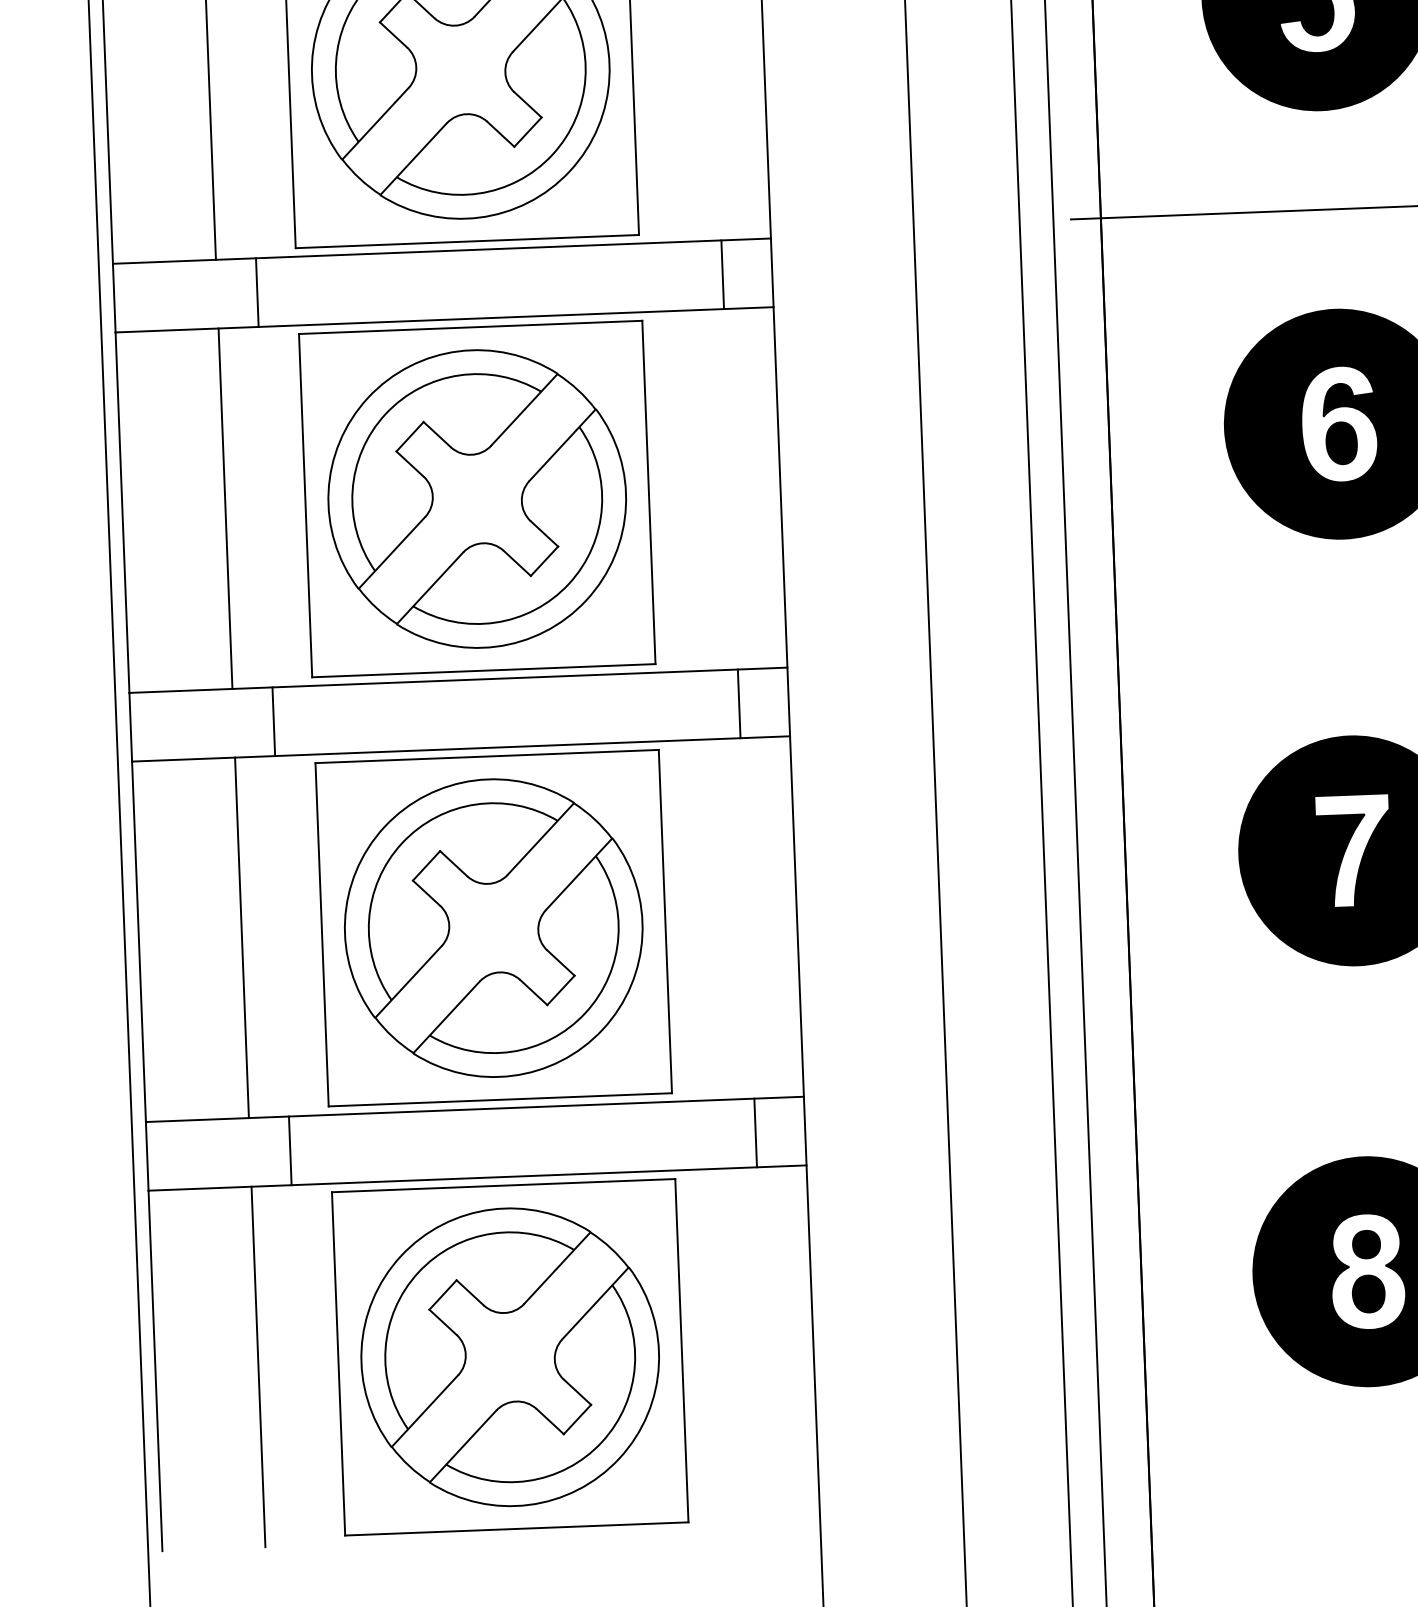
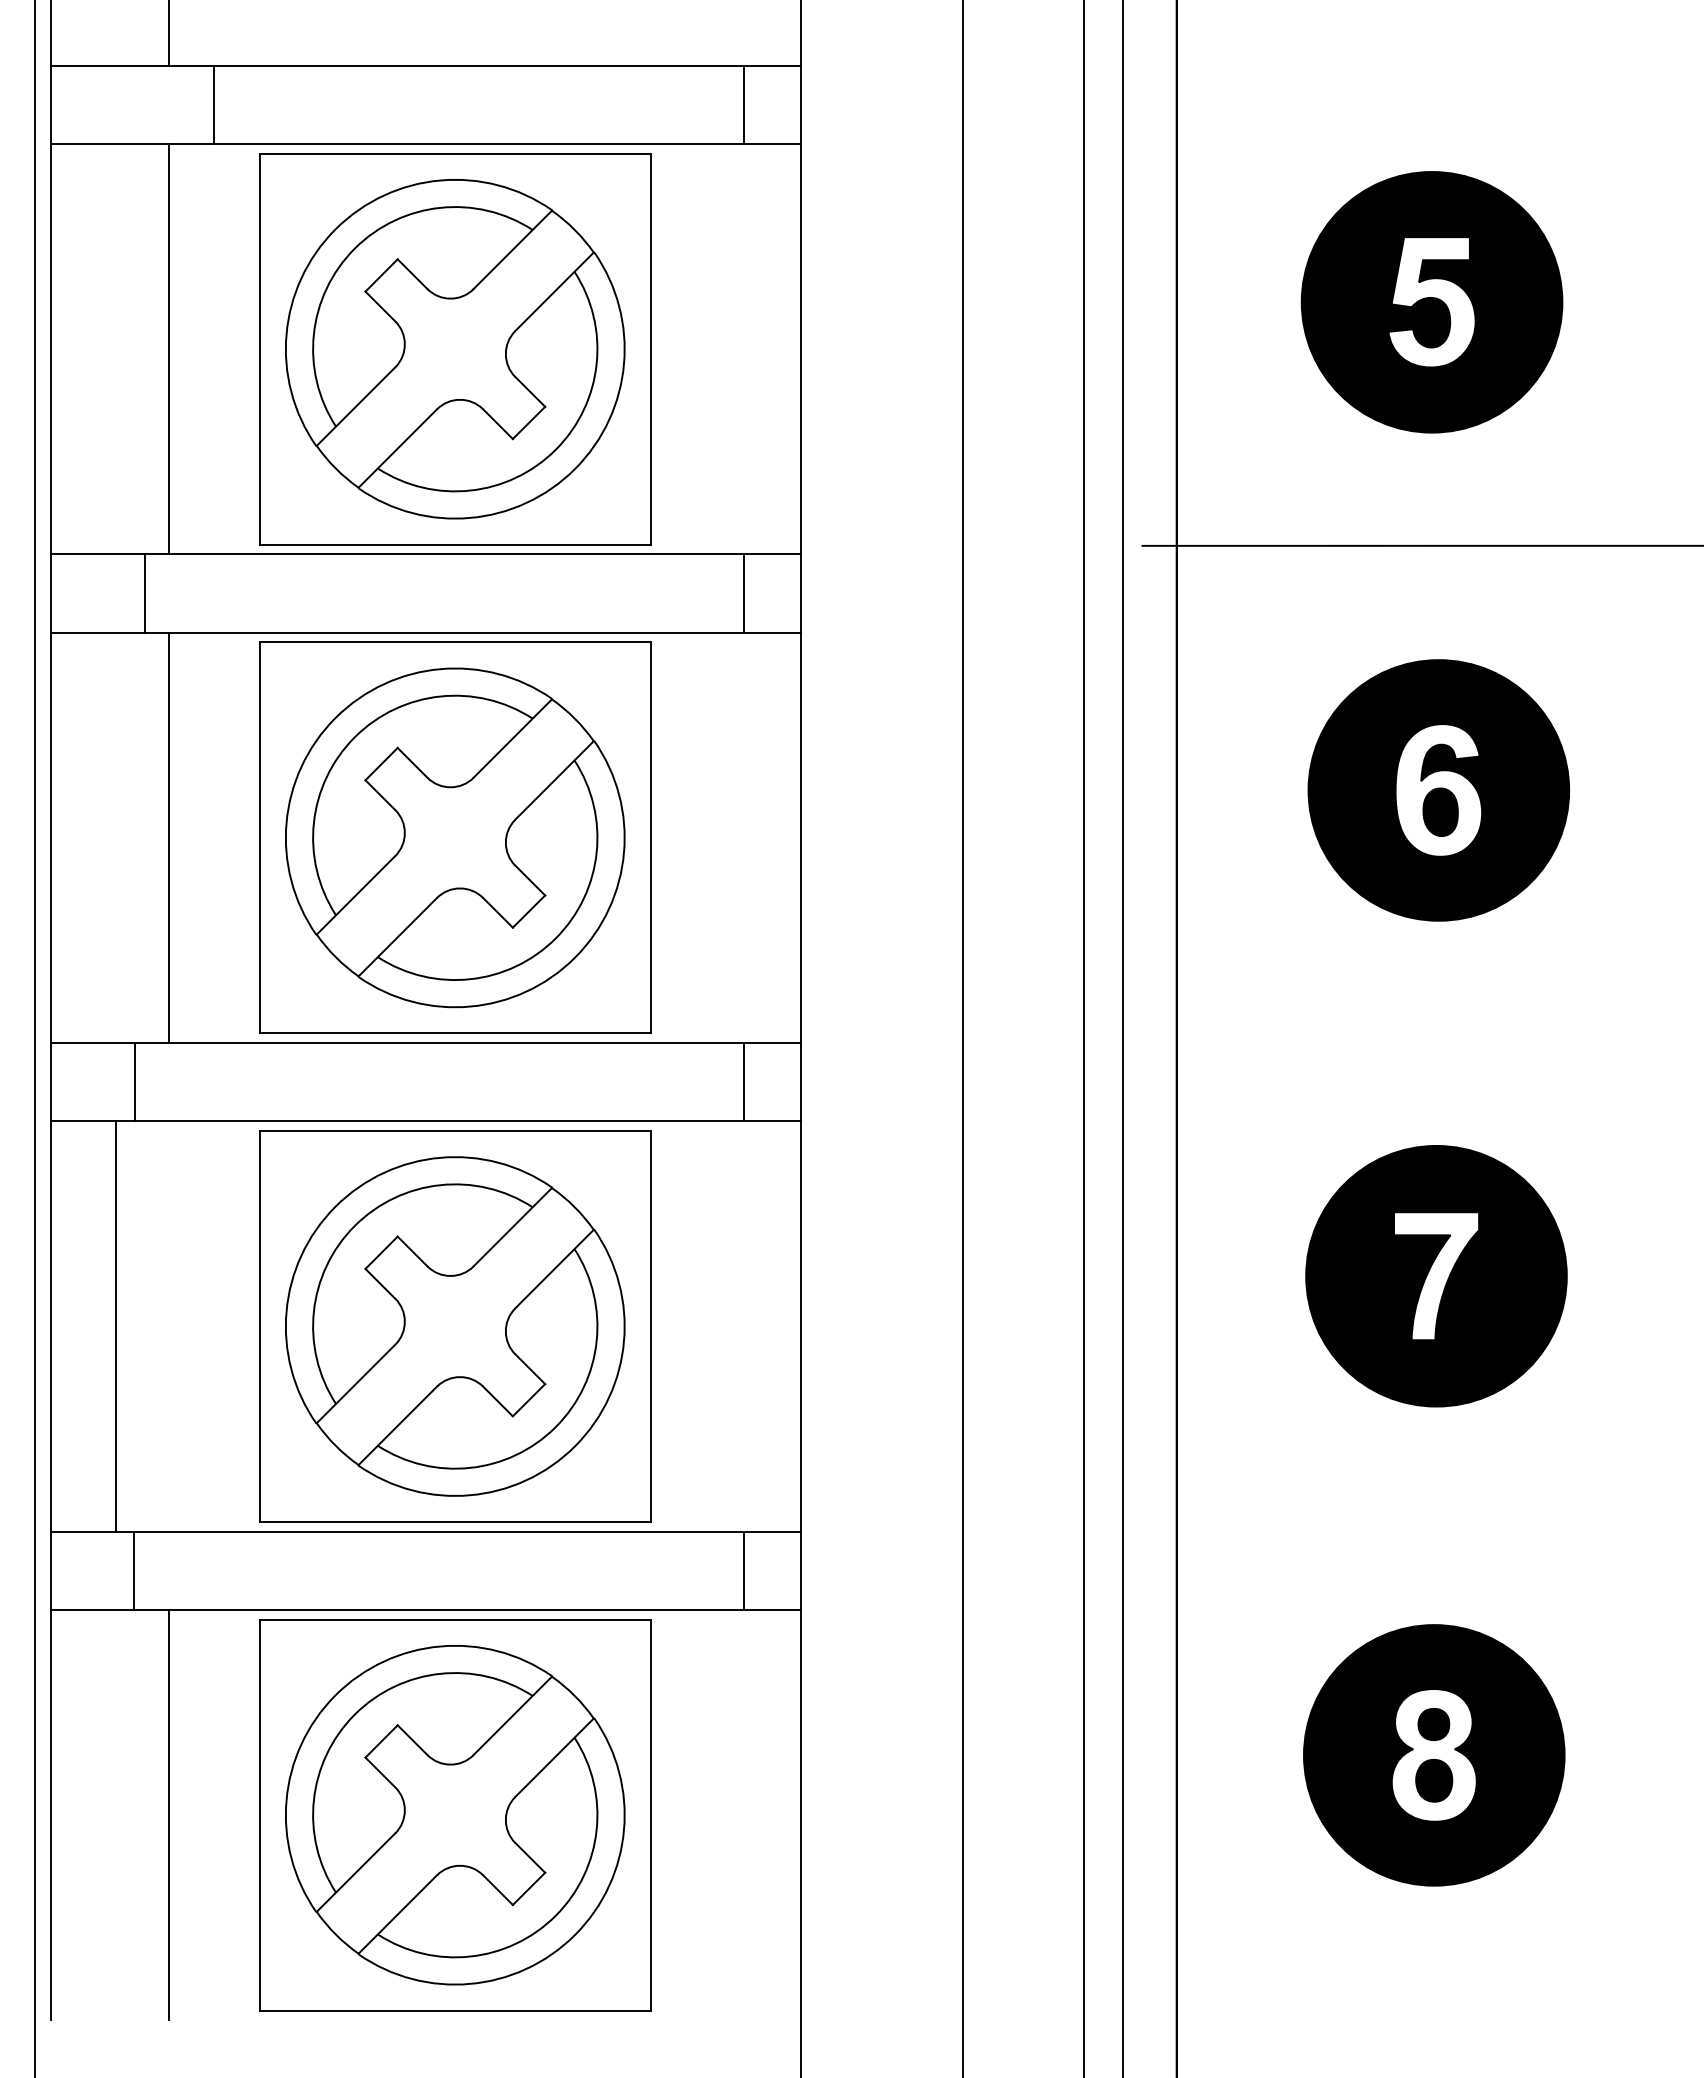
line: (257, 292) -> (145, 593), moved
line: (274, 721) -> (135, 1082), moved
line: (241, 937) -> (115, 1326), moved
line: (290, 1150) -> (134, 1570), moved

